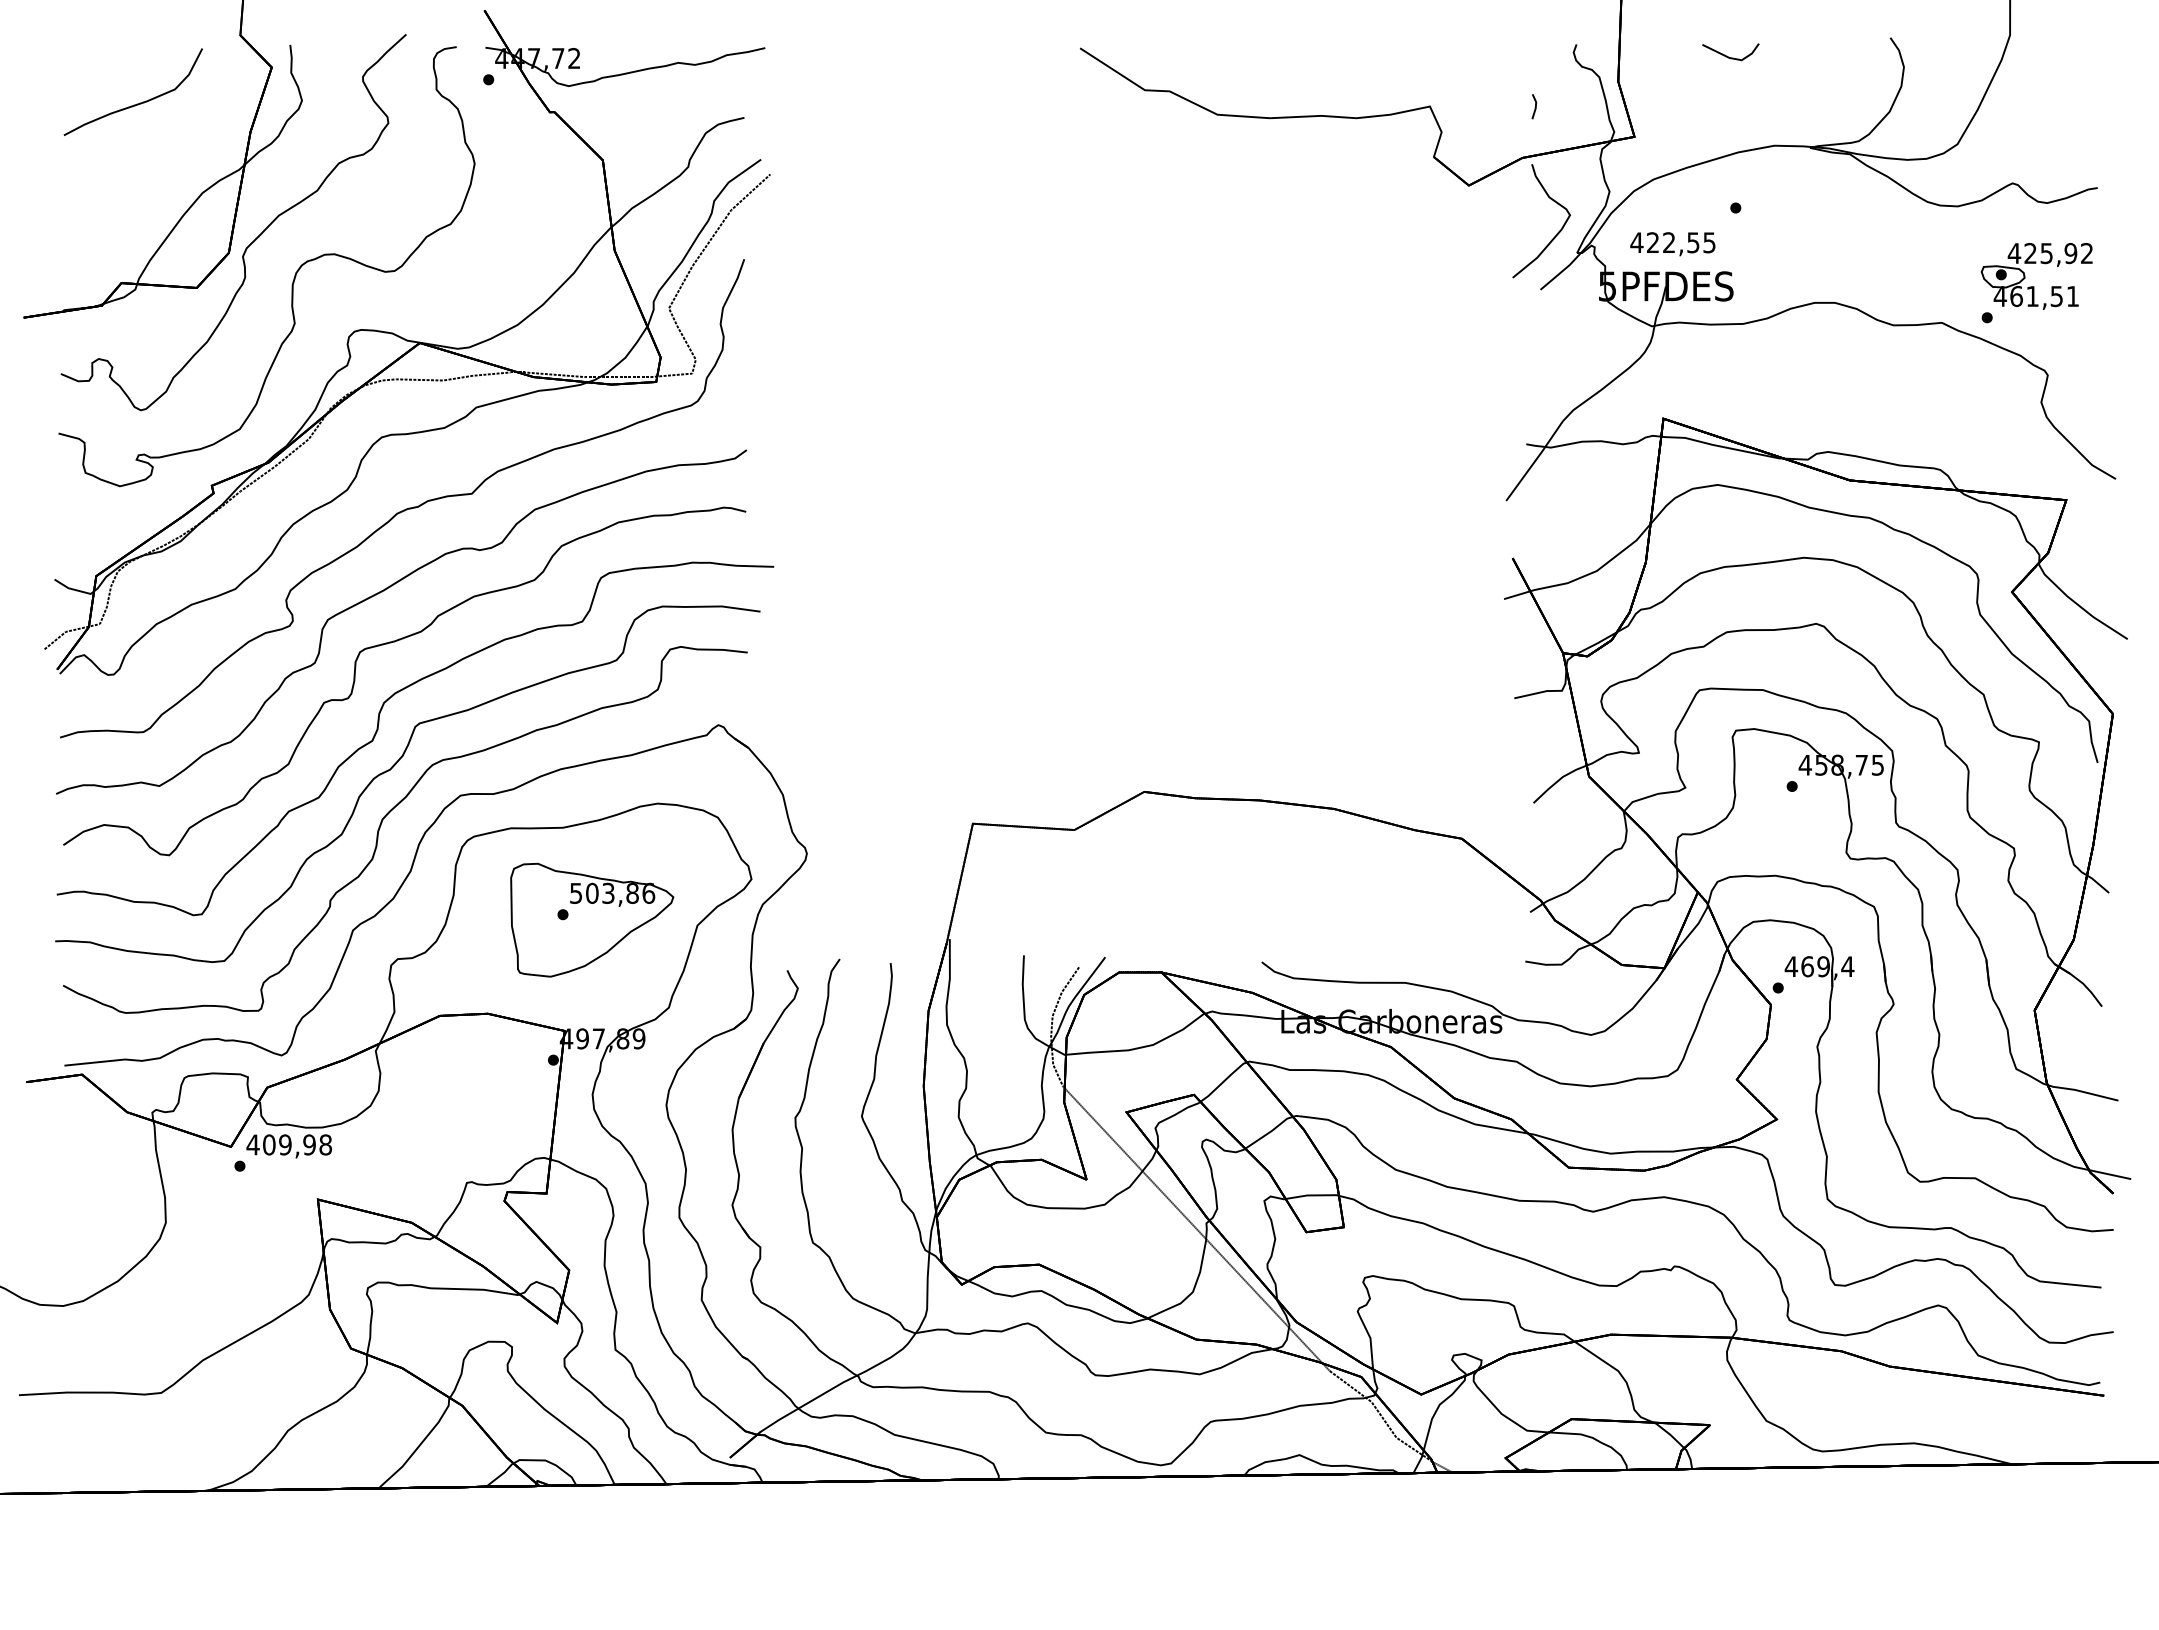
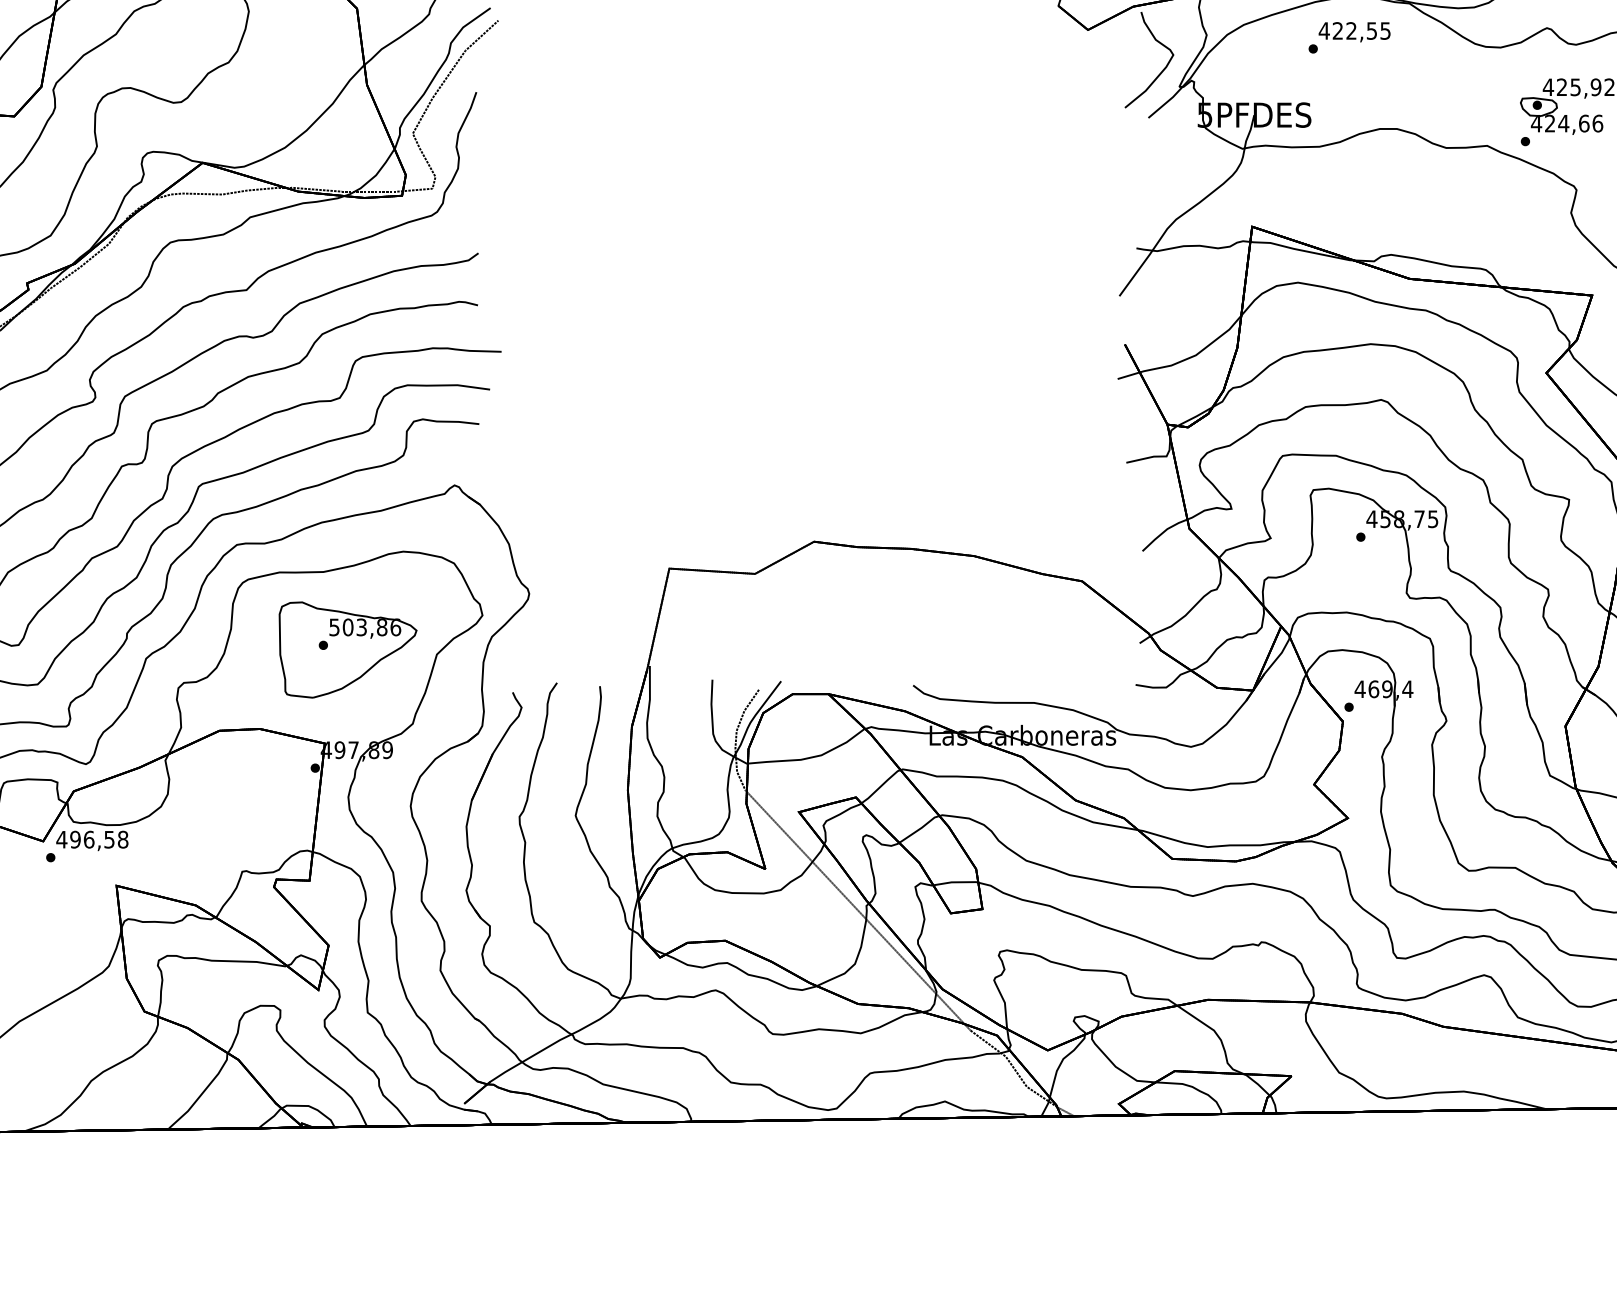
text: (1672, 244) -> (1354, 32), moved
text: (2044, 296) -> (1573, 123), 461,51 -> 424,66
text: (288, 1144) -> (91, 839), 409,98 -> 496,58

